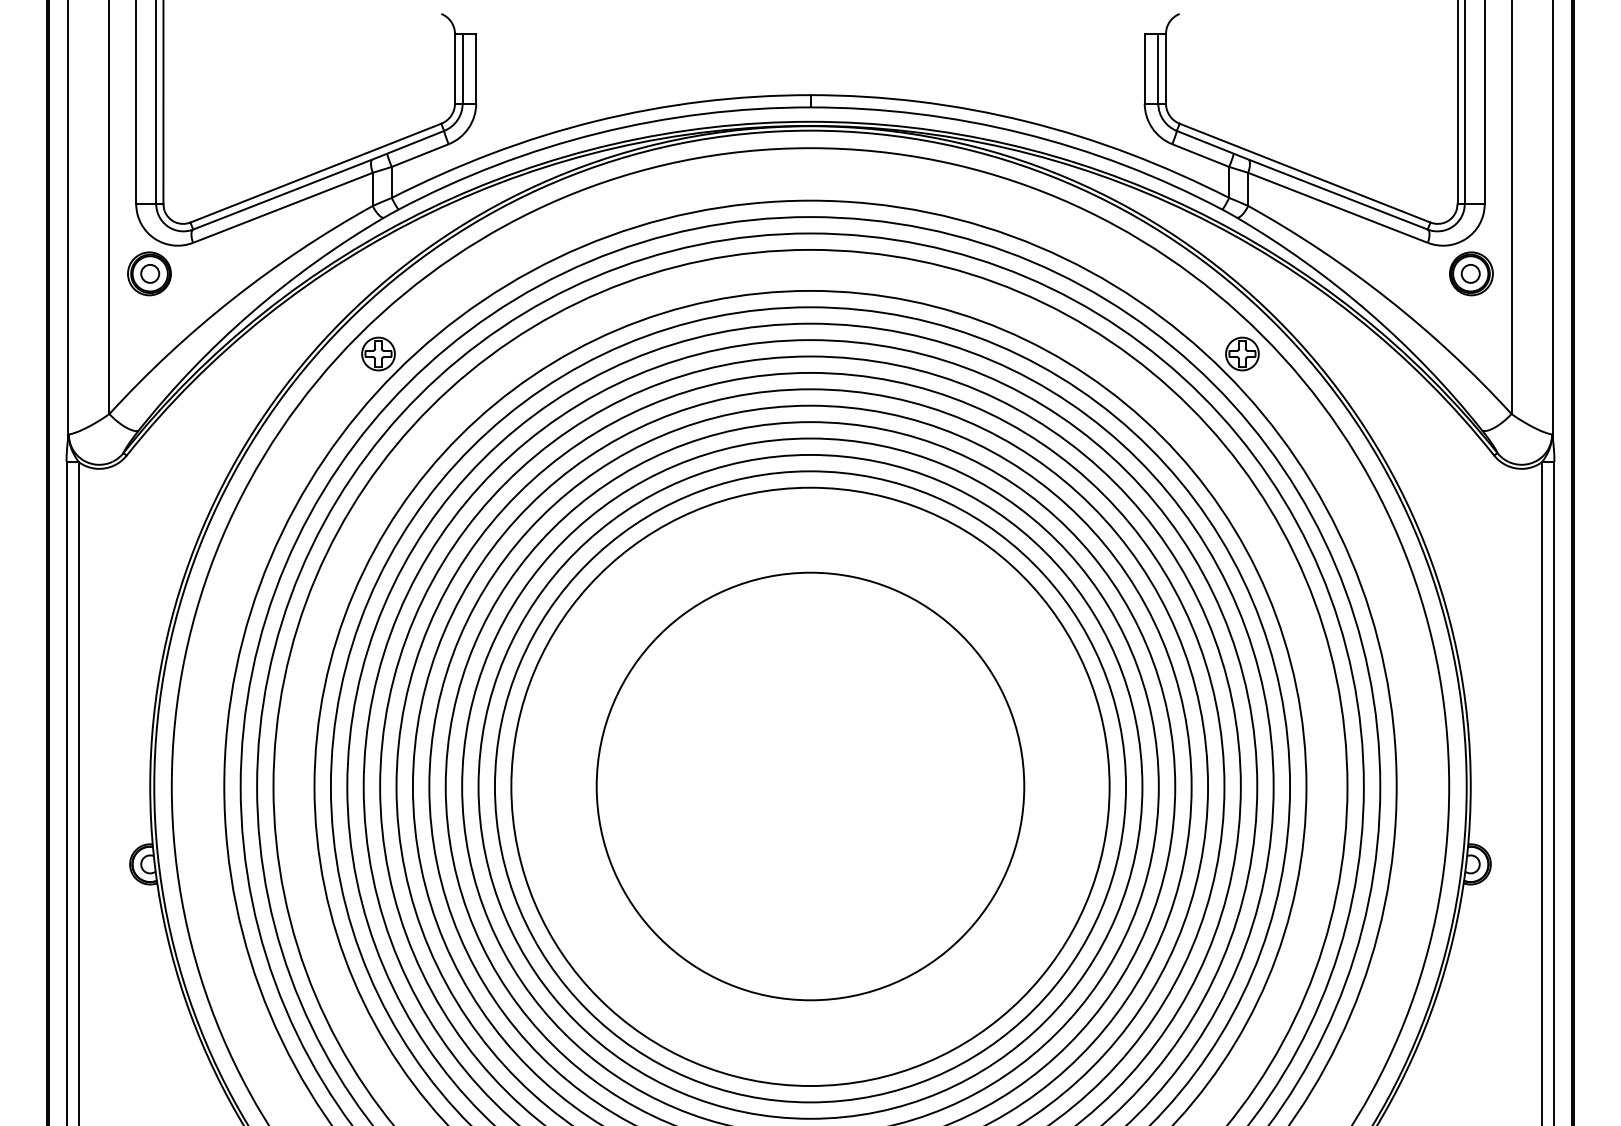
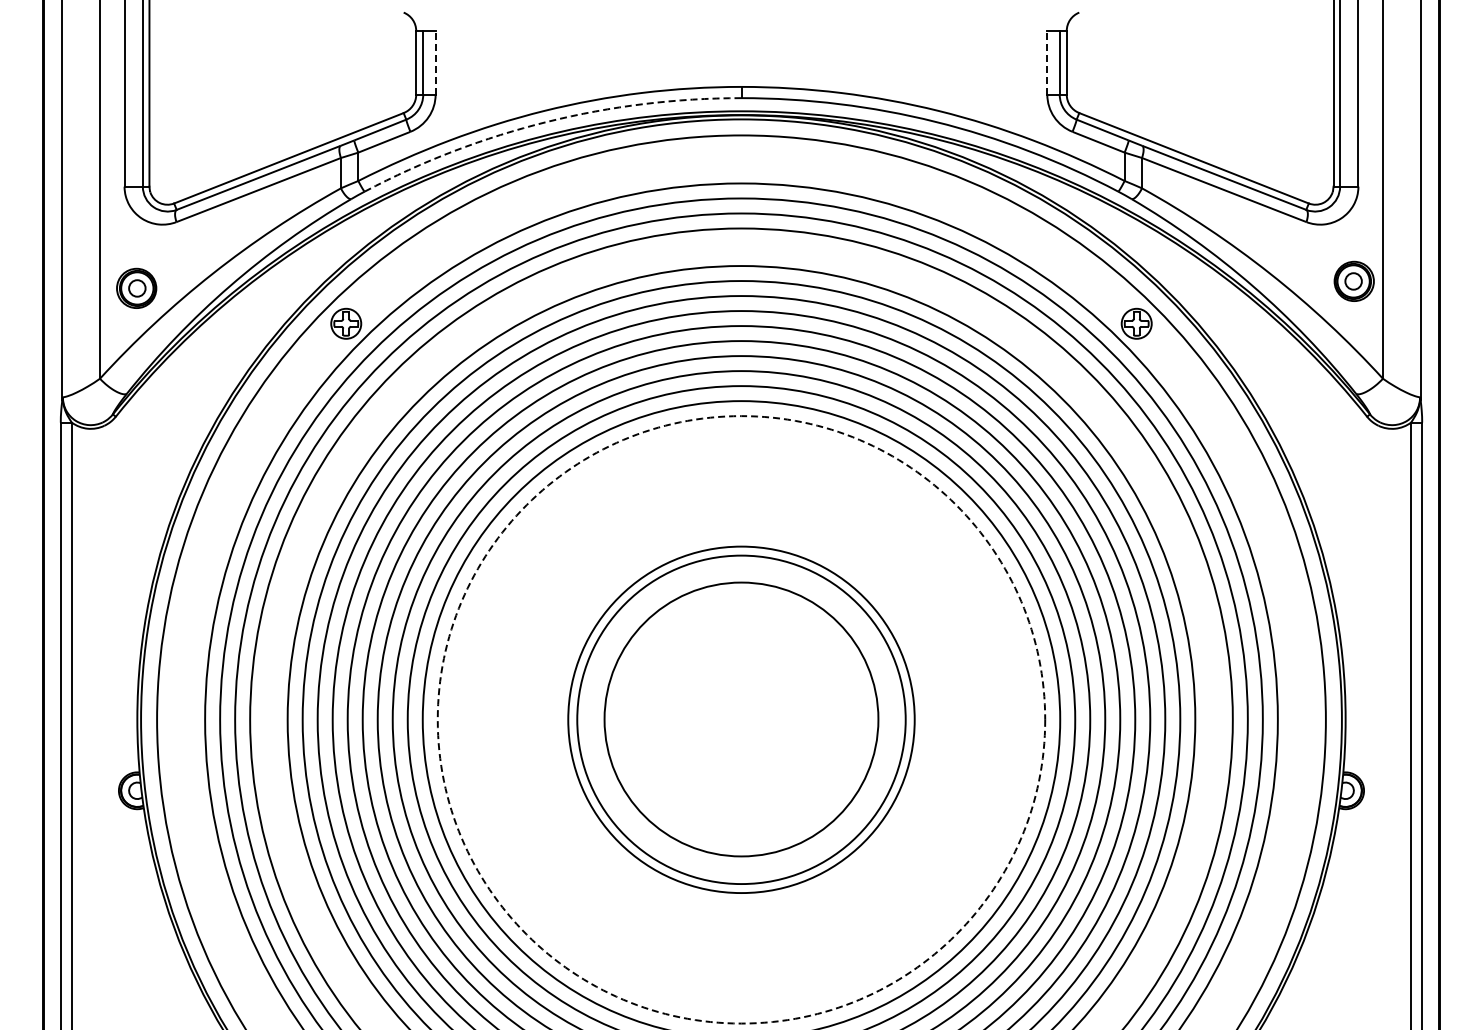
line: (476, 68) -> (435, 62), solid -> dashed
line: (1144, 68) -> (1047, 62), solid -> dashed
arc: (598, 132) -> (547, 121), solid -> dashed
part: (149, 272) -> (136, 287), moved
part: (1470, 272) -> (1353, 280), moved
circle: (810, 786) -> (741, 719), size x0.6
circle: (810, 786) -> (741, 719), size x0.6
circle: (810, 786) -> (741, 719), size x0.7
circle: (810, 786) -> (741, 719), solid -> dashed

